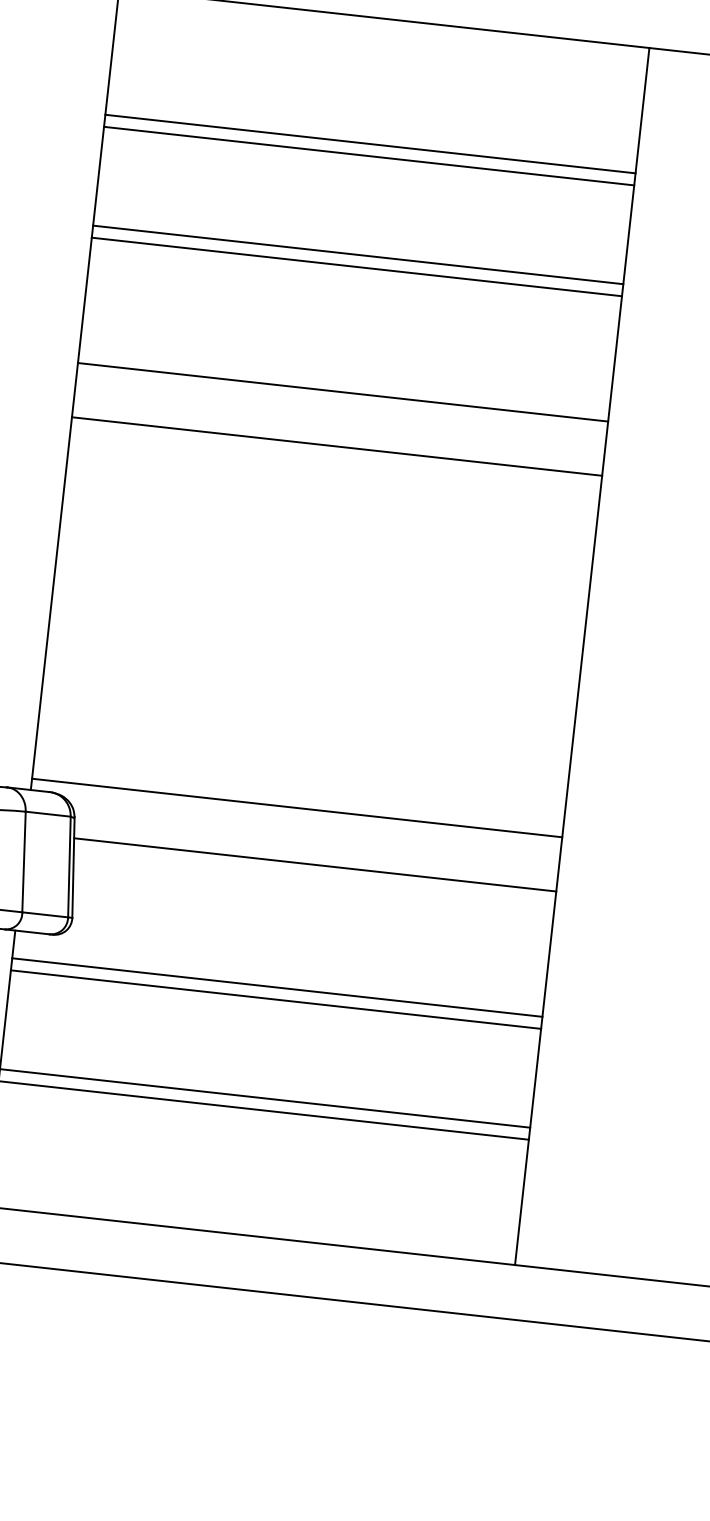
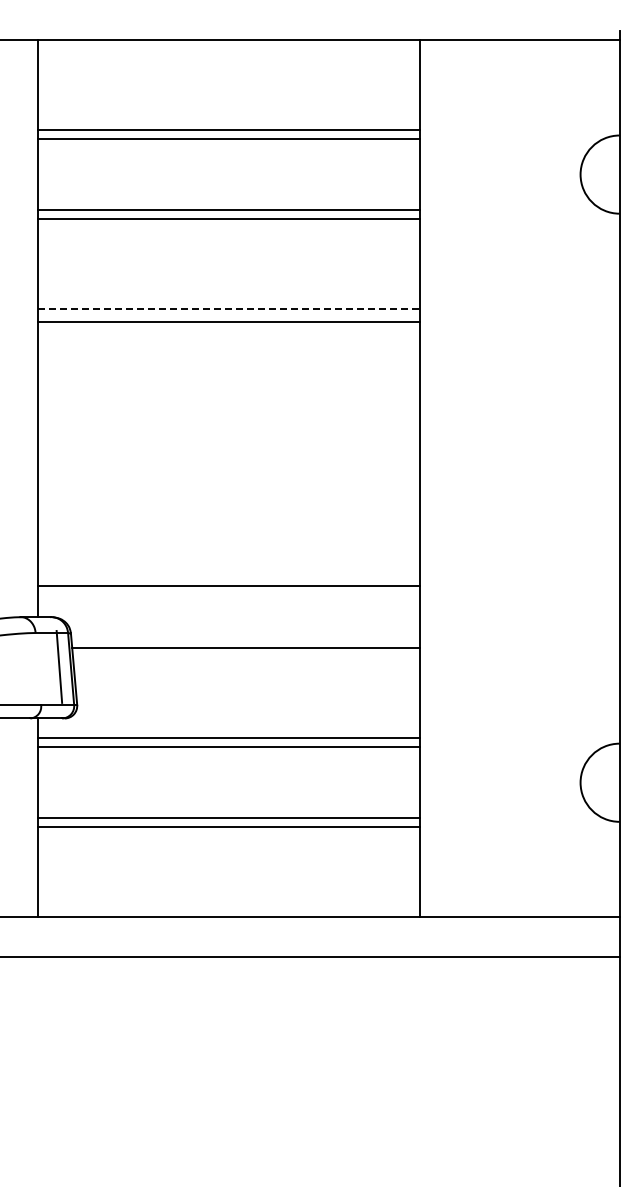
line: (344, 392) -> (229, 309), solid -> dashed
line: (336, 446) -> (228, 322), moved
line: (296, 808) -> (228, 586), moved
line: (24, 861) -> (59, 666), moved

